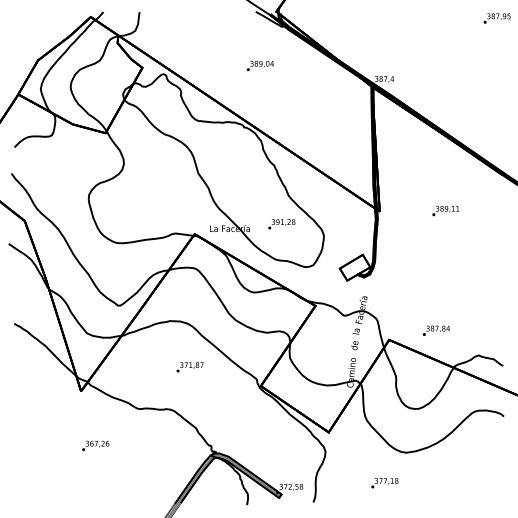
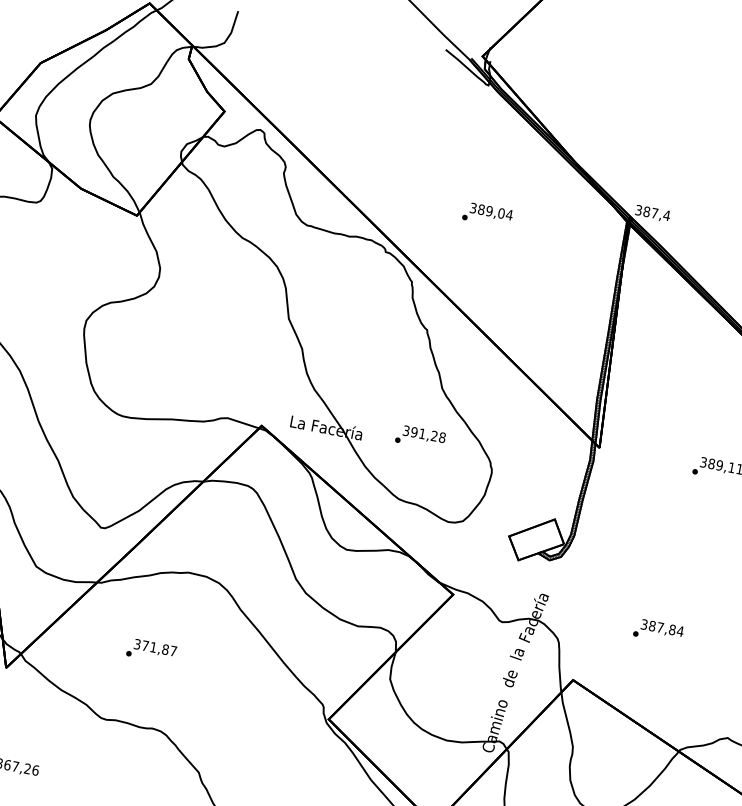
text: (259, 65) -> (486, 213), moved
text: (436, 330) -> (658, 630), moved
text: (189, 367) -> (150, 651), moved

